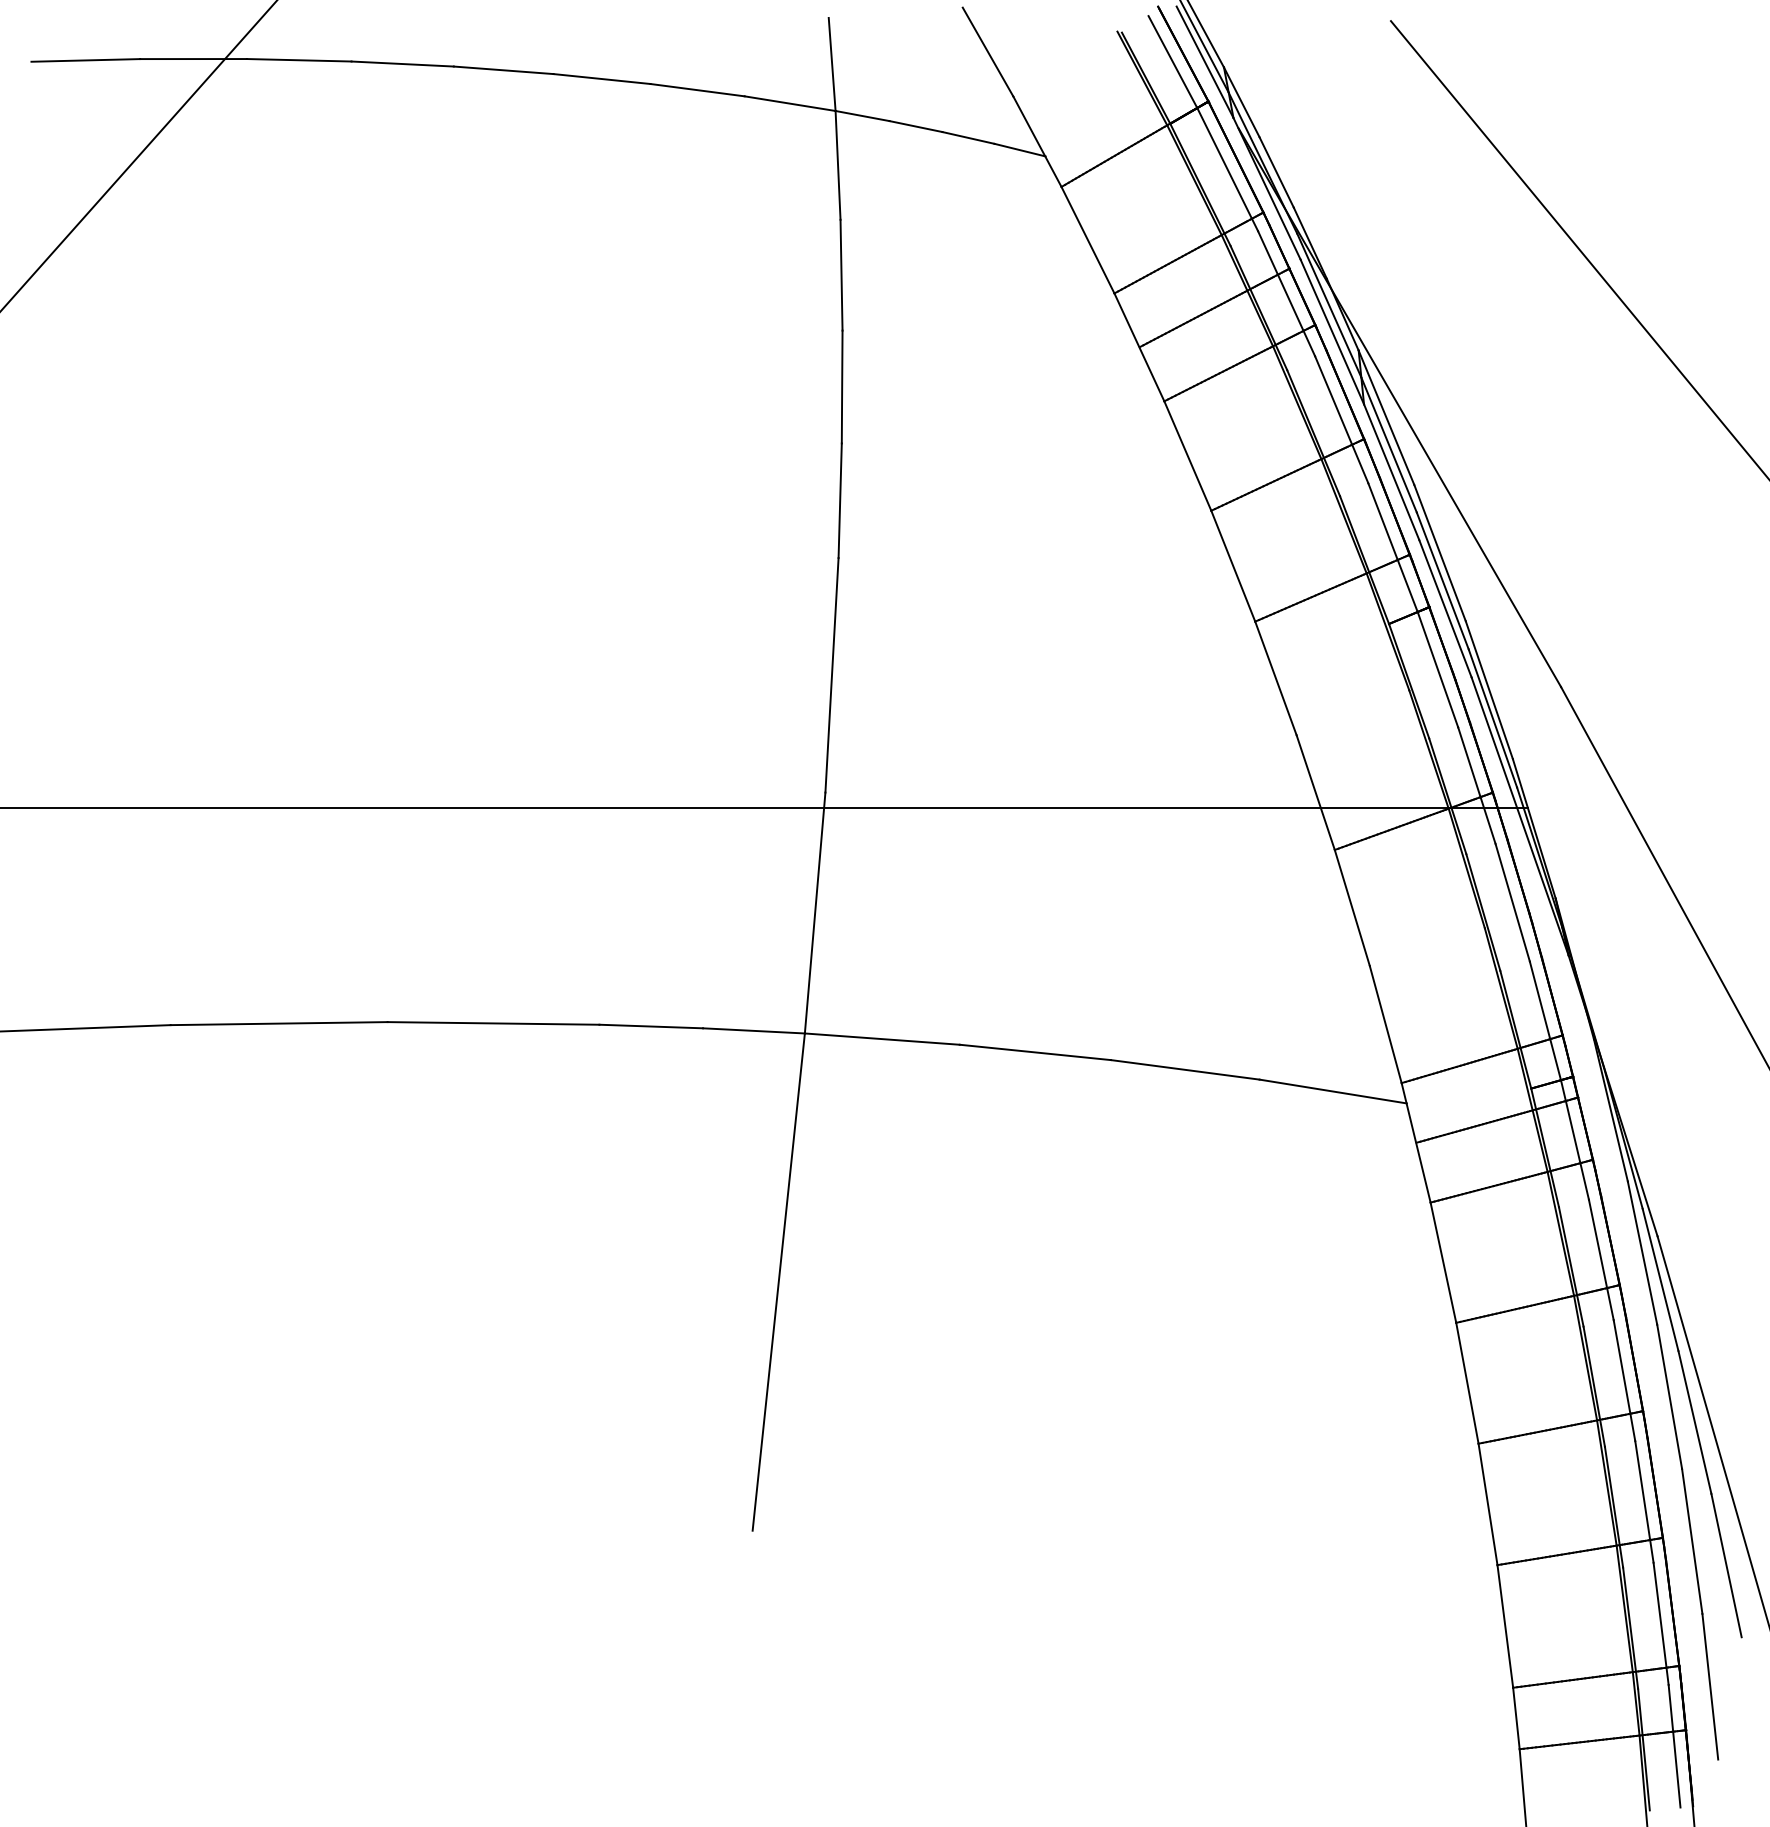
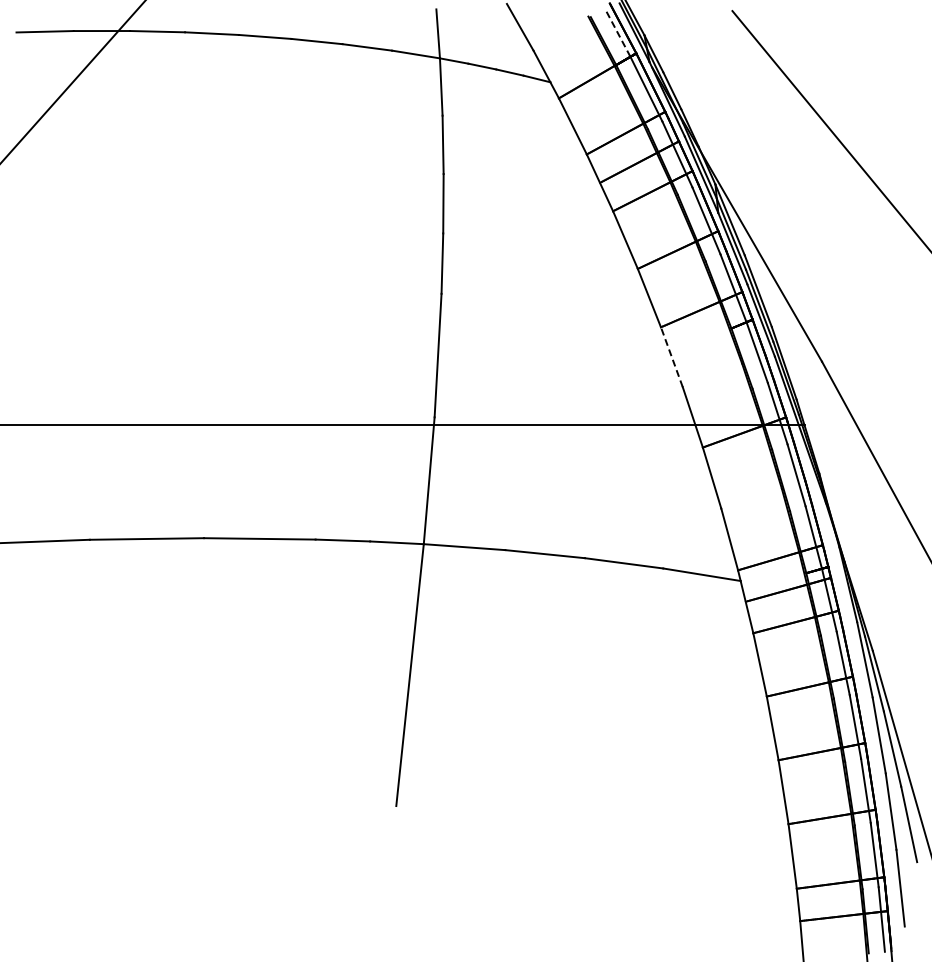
line: (1172, 61) -> (617, 32), solid -> dashed
line: (1275, 678) -> (671, 357), solid -> dashed

